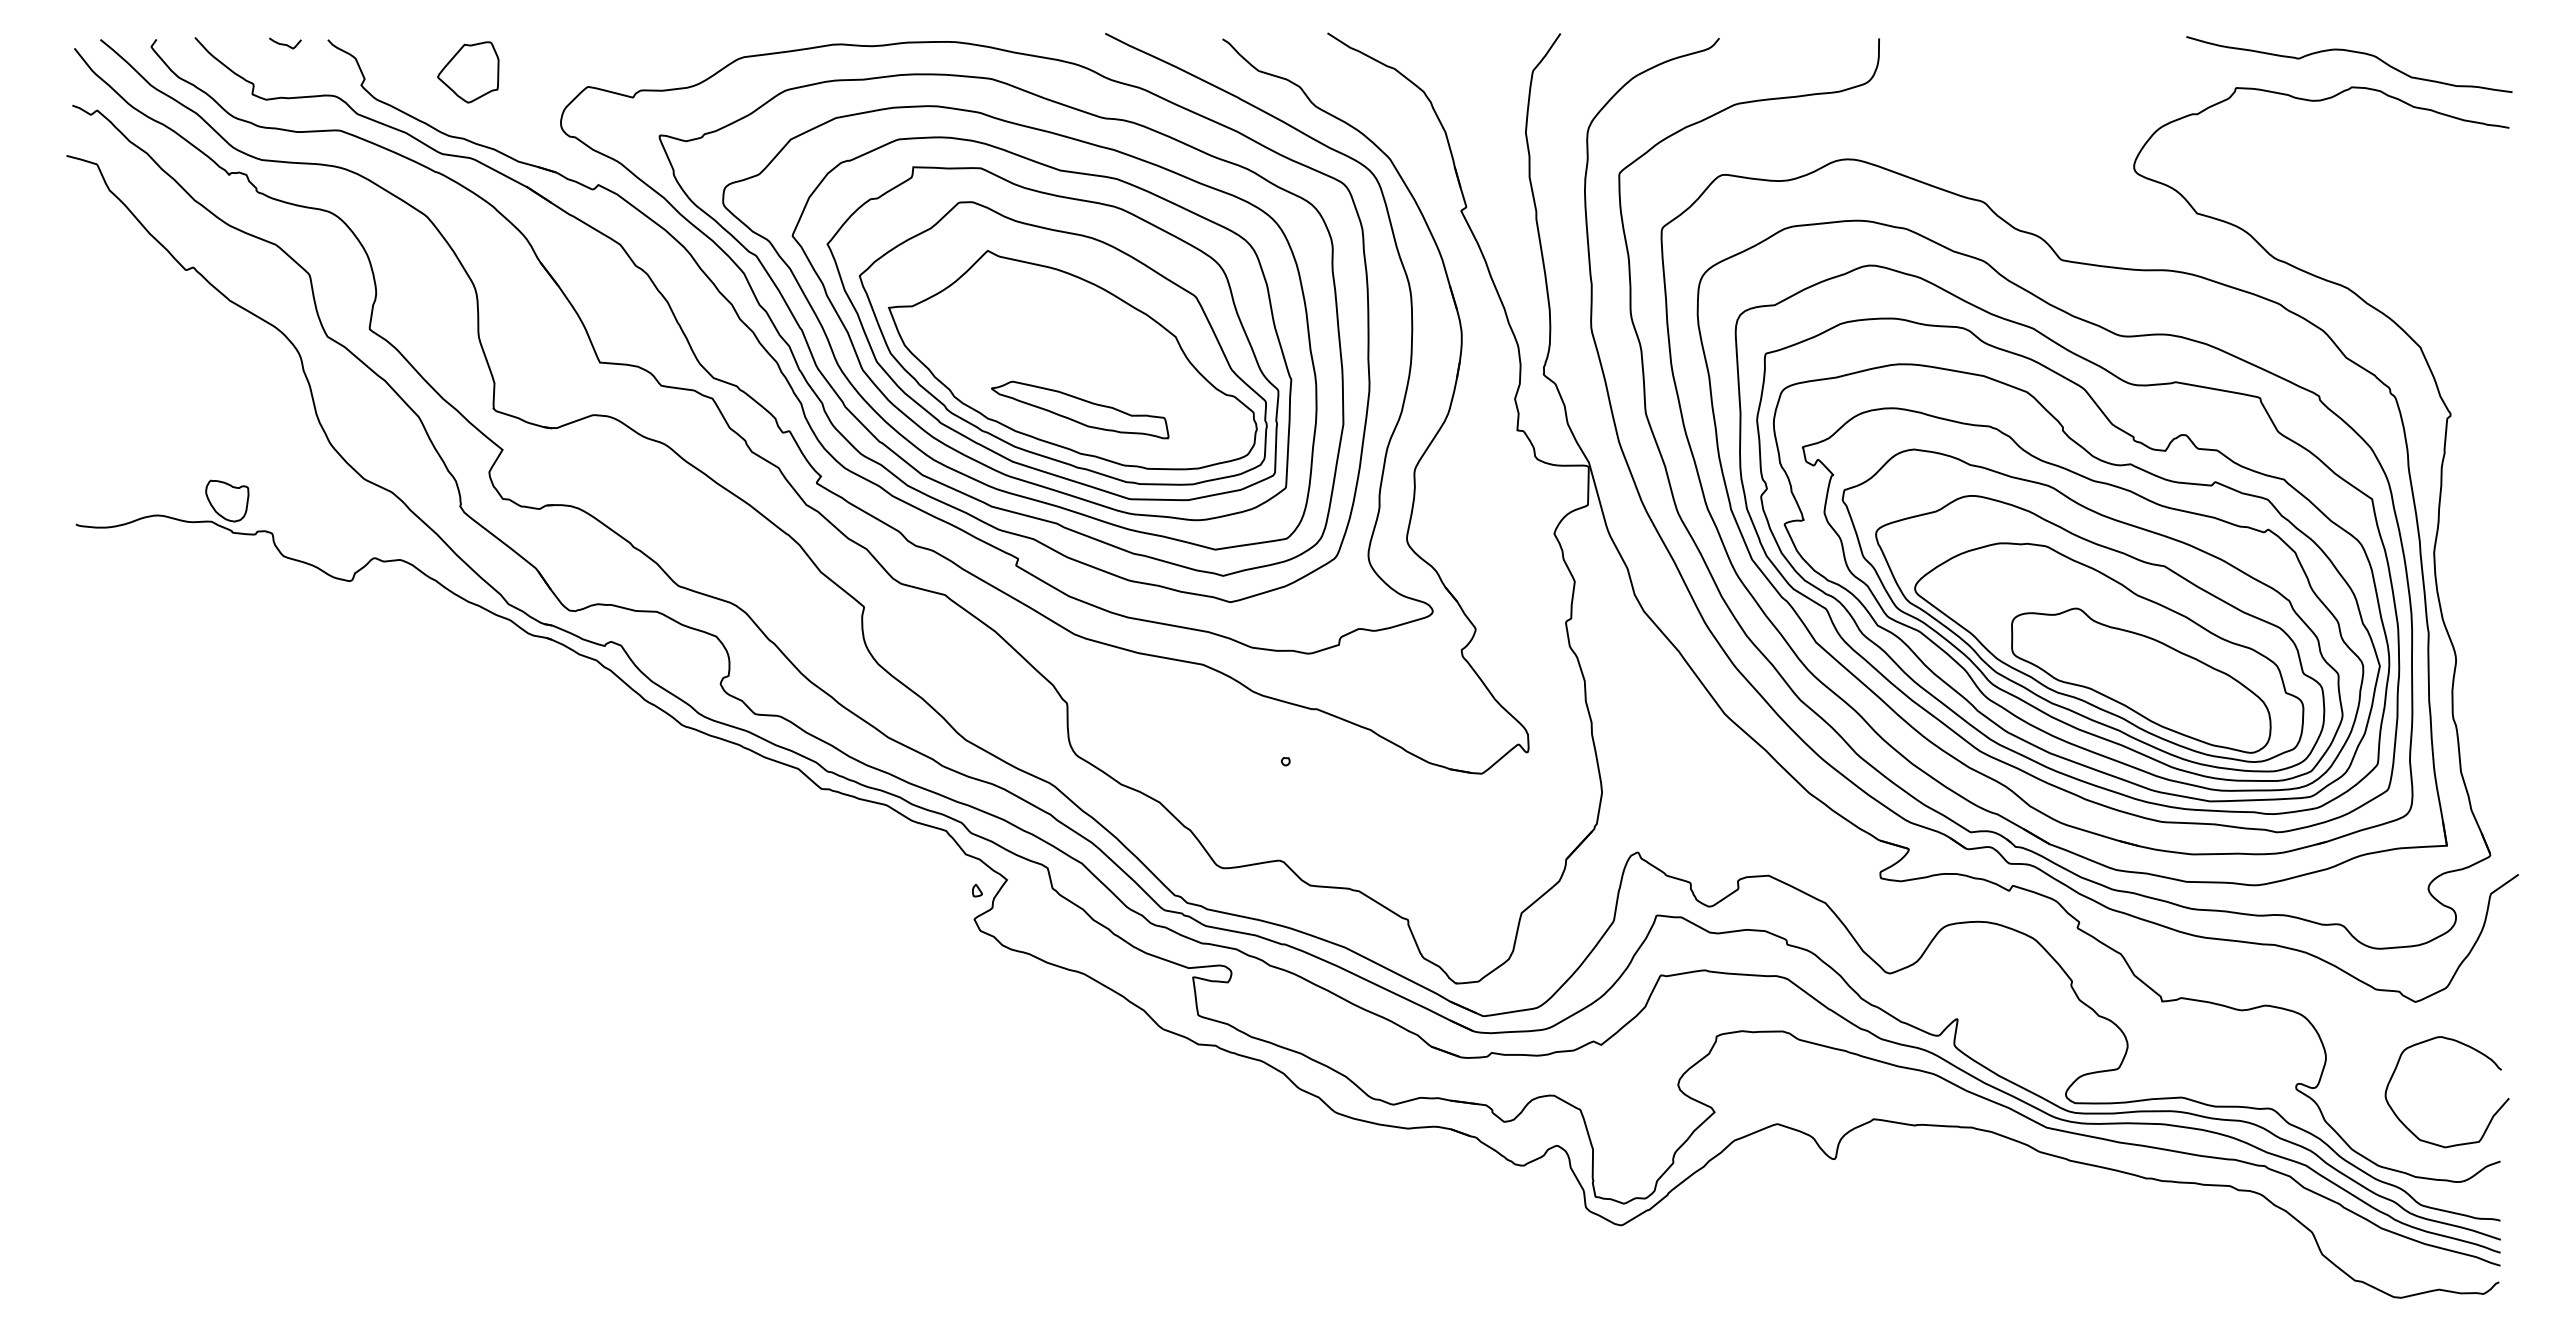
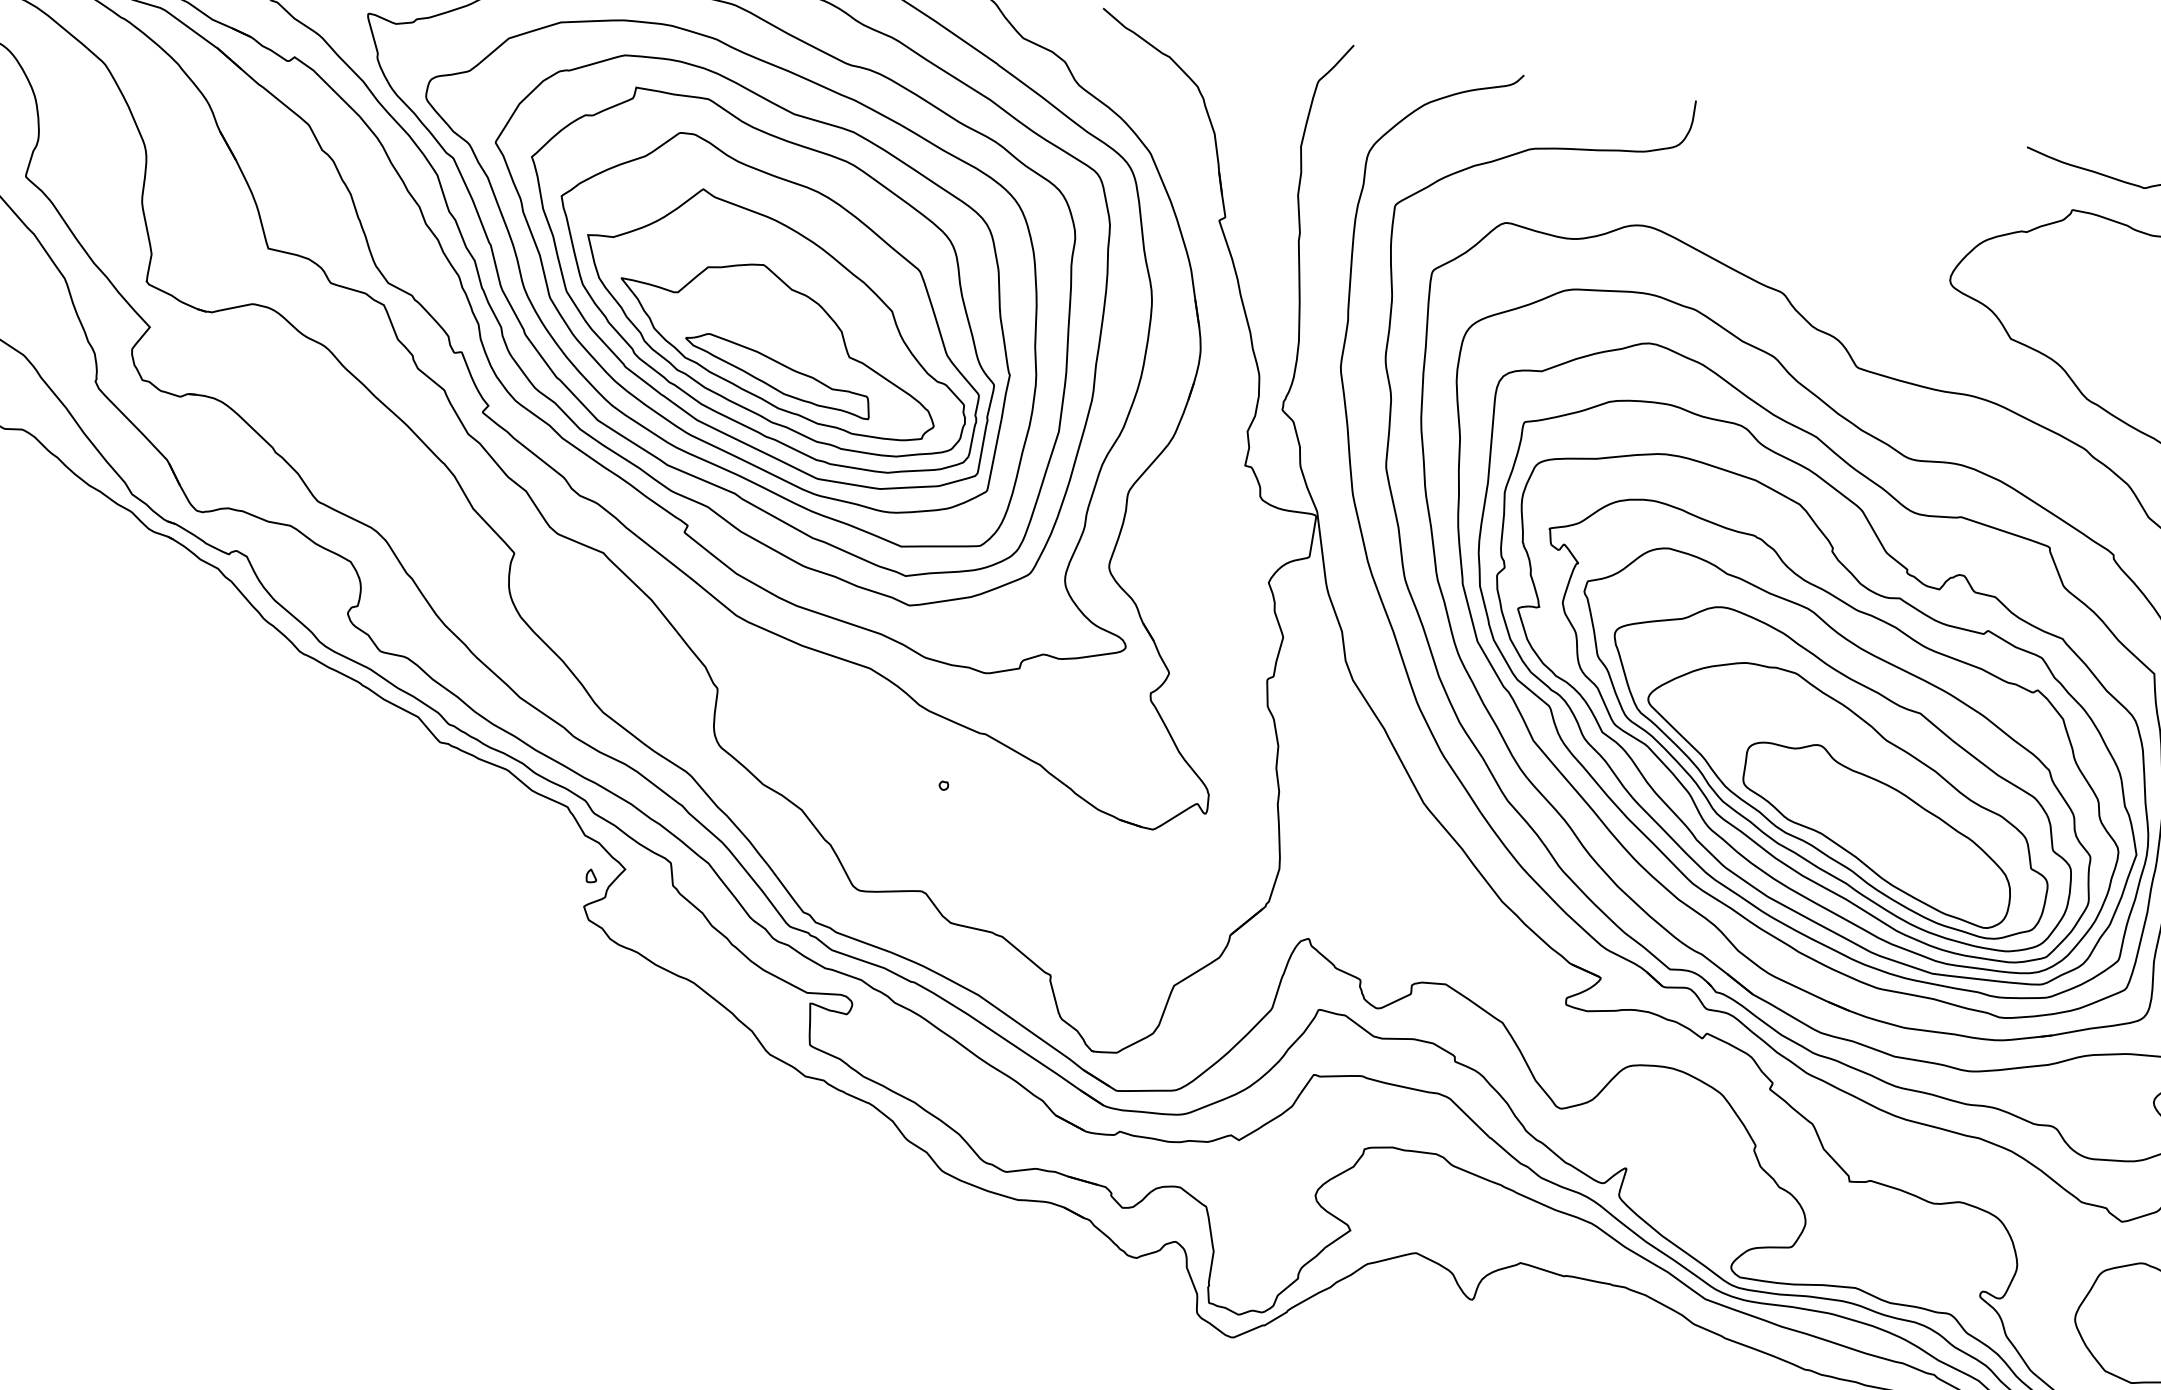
part: (1076, 382) -> (778, 344), added

